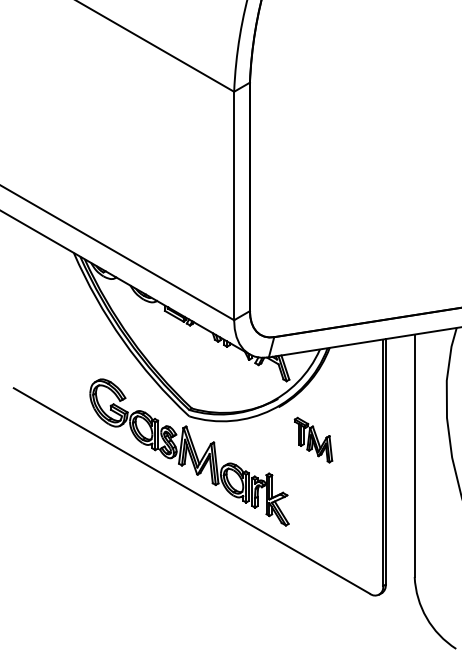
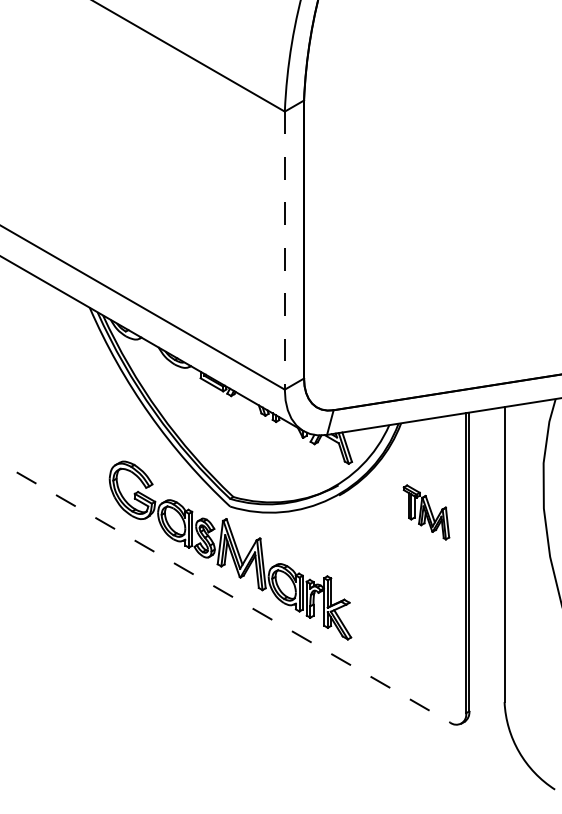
line: (234, 206) -> (285, 251), solid -> dashed
part: (313, 439) -> (426, 511), moved
line: (191, 490) -> (232, 596), solid -> dashed

